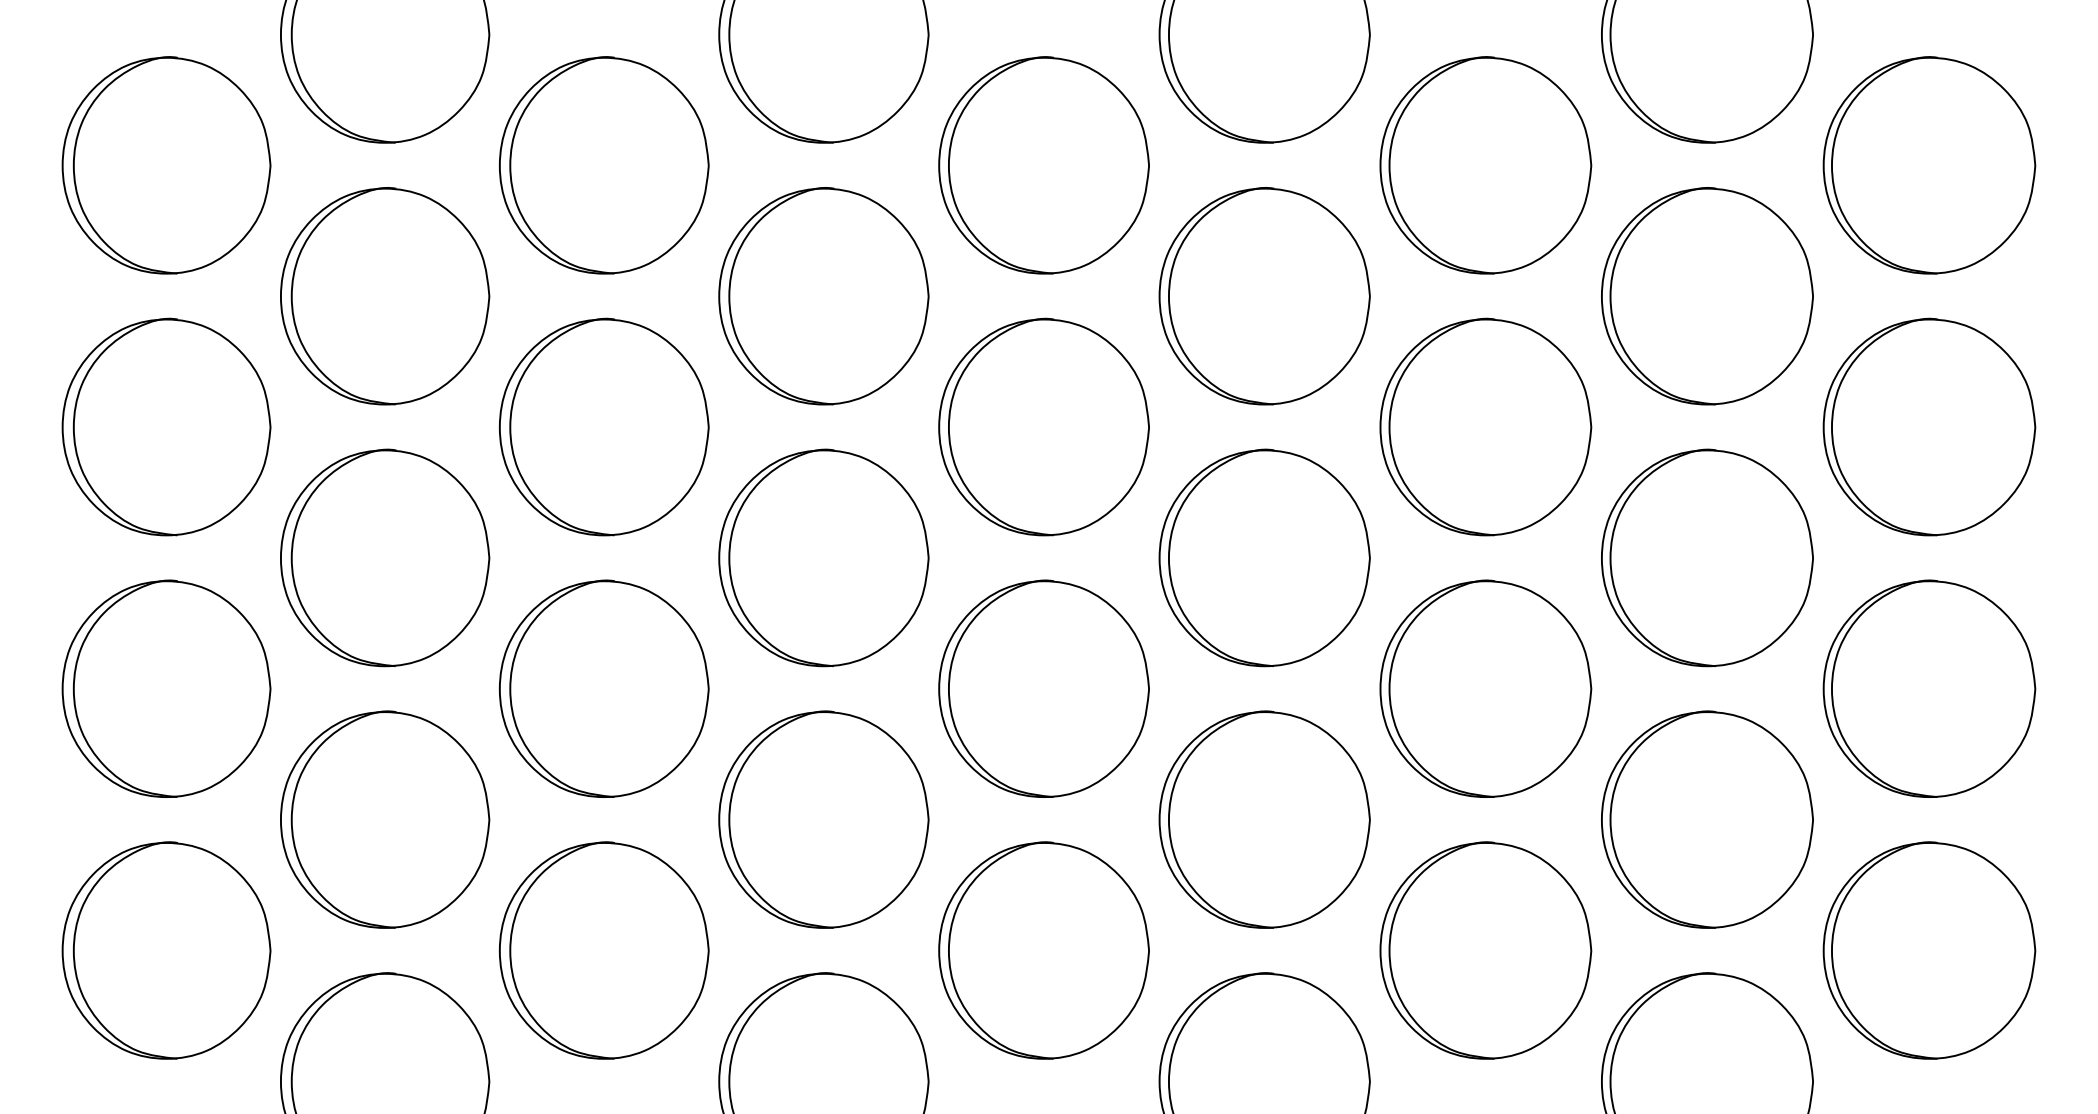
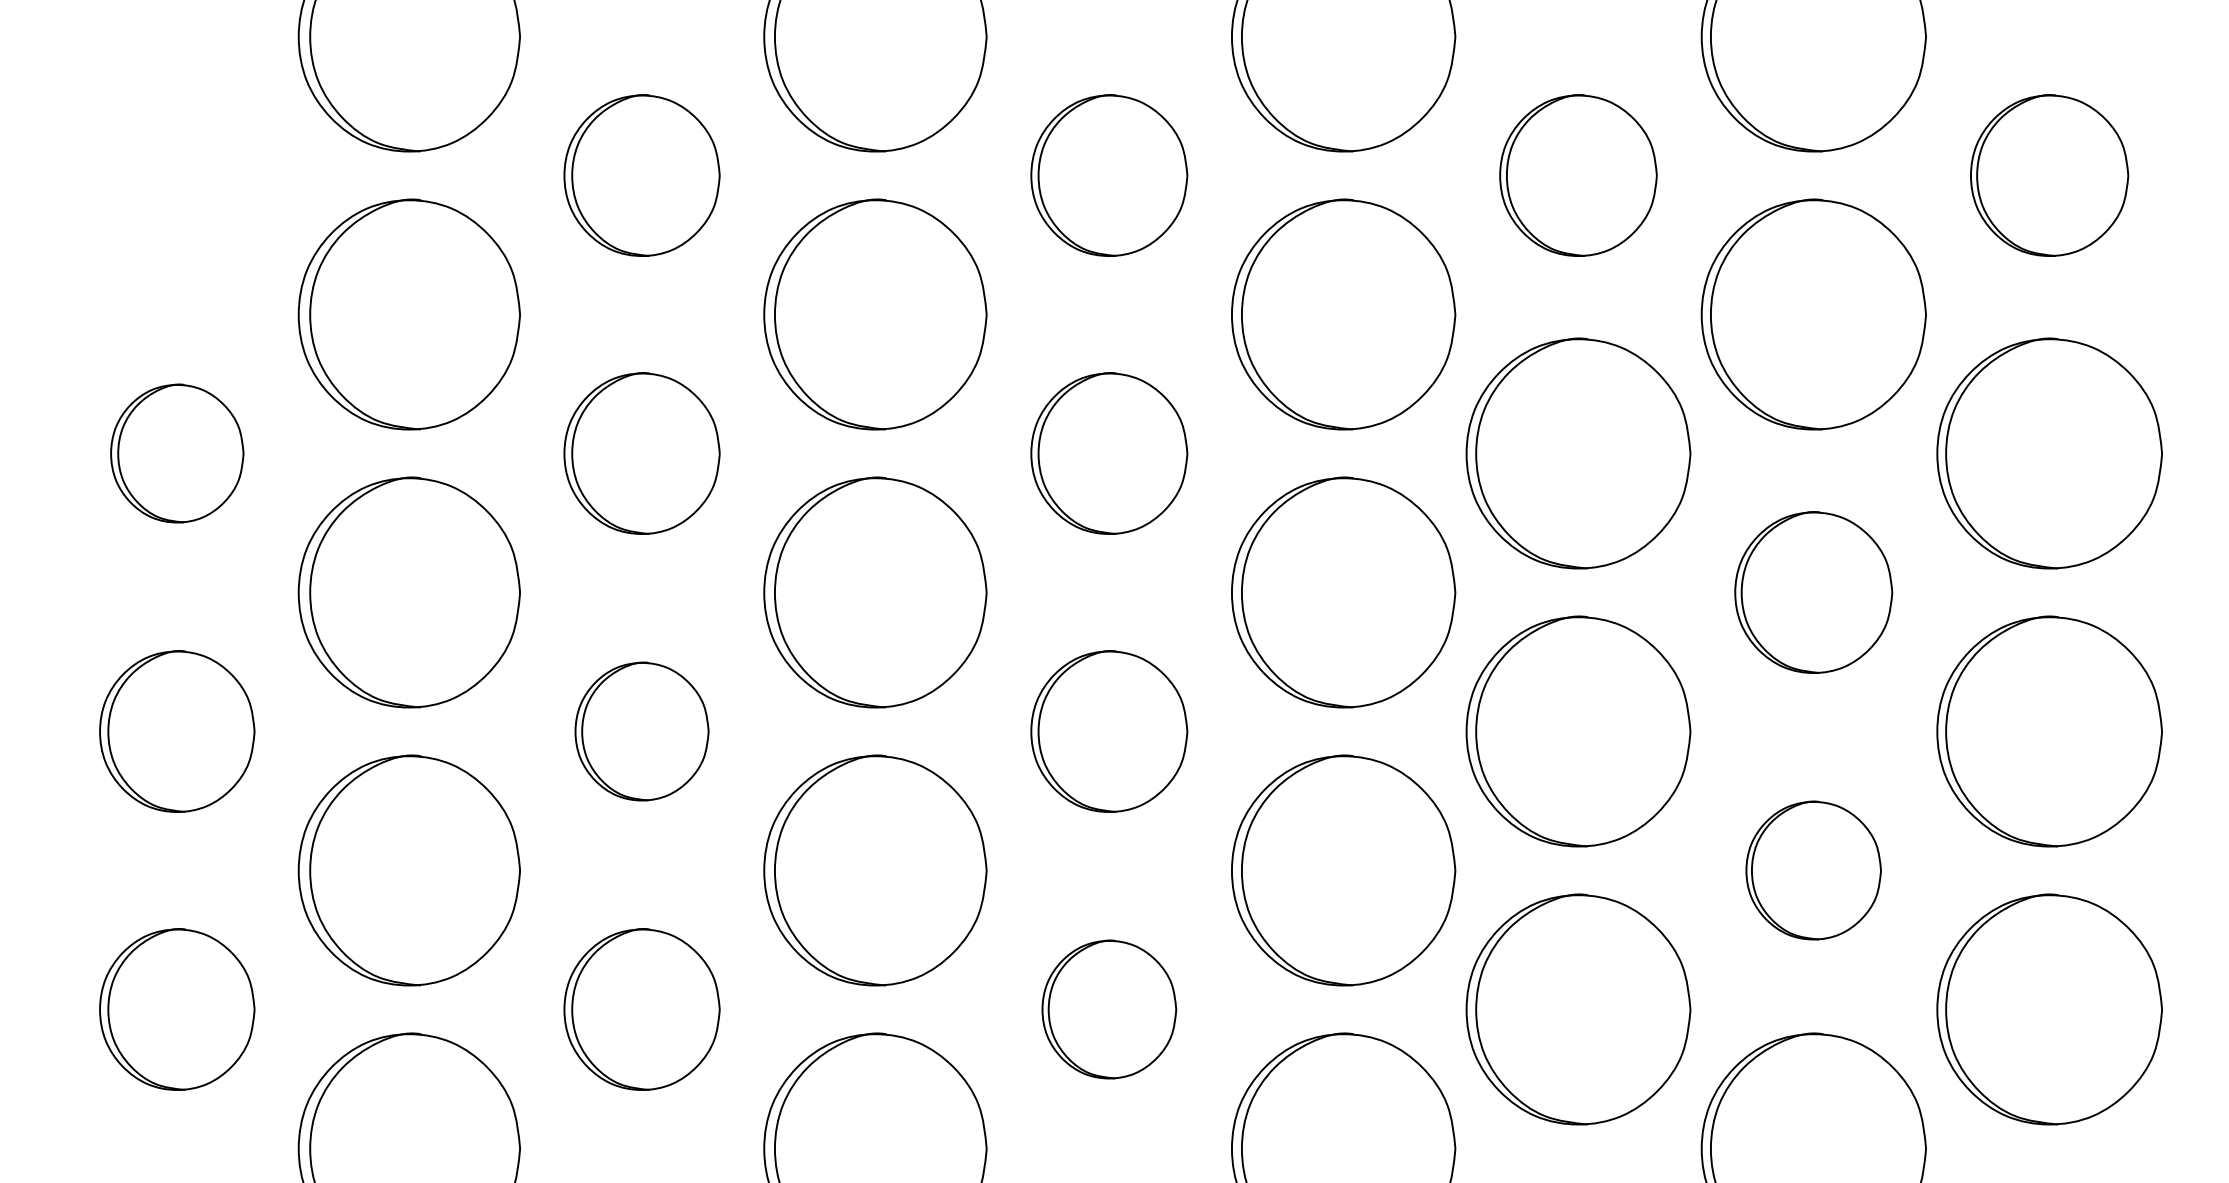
part: (166, 165) -> (177, 175), removed
part: (603, 165) -> (641, 175), size x0.7
part: (1044, 165) -> (1109, 175), size x0.7
part: (1485, 165) -> (1578, 175), size x0.7
part: (1929, 165) -> (2049, 175), size x0.7
part: (166, 427) -> (177, 453), size x0.6
part: (603, 427) -> (641, 453), size x0.7
part: (1044, 427) -> (1109, 453), size x0.7
part: (1707, 557) -> (1813, 592), size x0.7
part: (166, 688) -> (177, 731), size x0.7
part: (603, 688) -> (641, 731), size x0.6
part: (1044, 688) -> (1109, 731), size x0.7
part: (1707, 819) -> (1813, 870), size x0.6
part: (166, 950) -> (177, 1009), size x0.7
part: (603, 950) -> (641, 1009), size x0.7
part: (1044, 950) -> (1109, 1009), size x0.6

